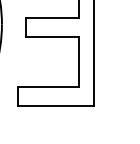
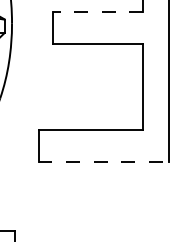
line: (51, 17) -> (96, 11), solid -> dashed
line: (56, 105) -> (105, 161), solid -> dashed

